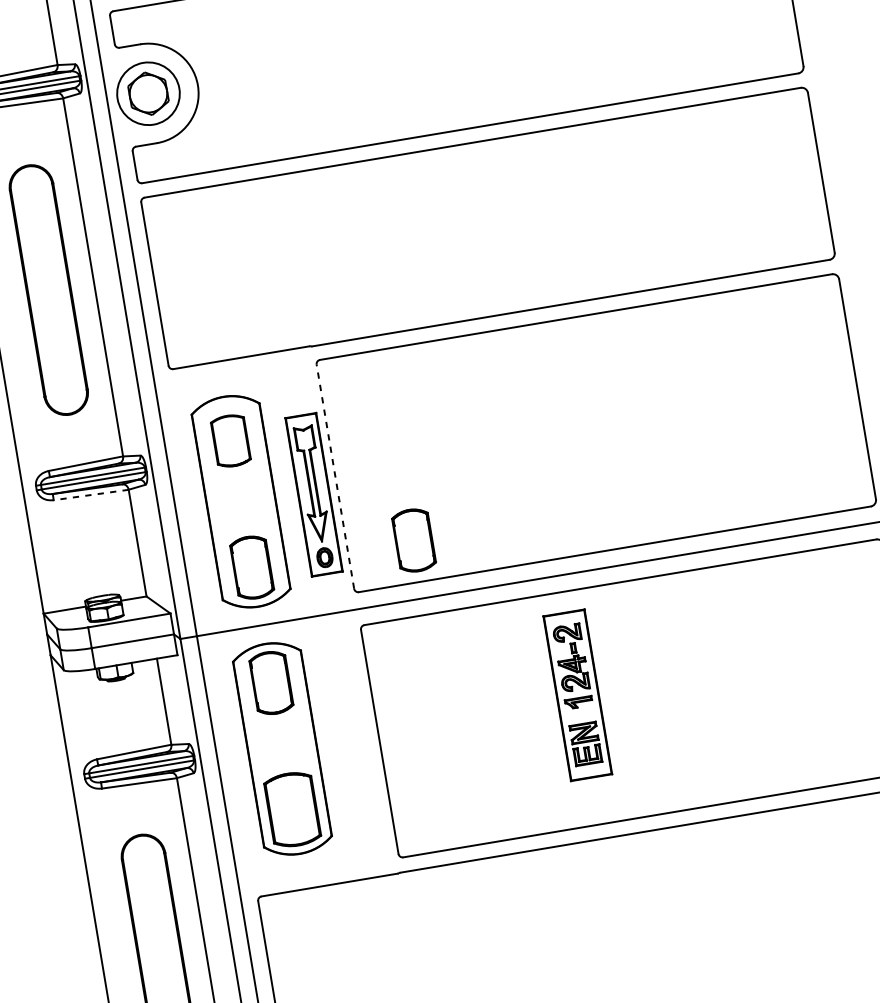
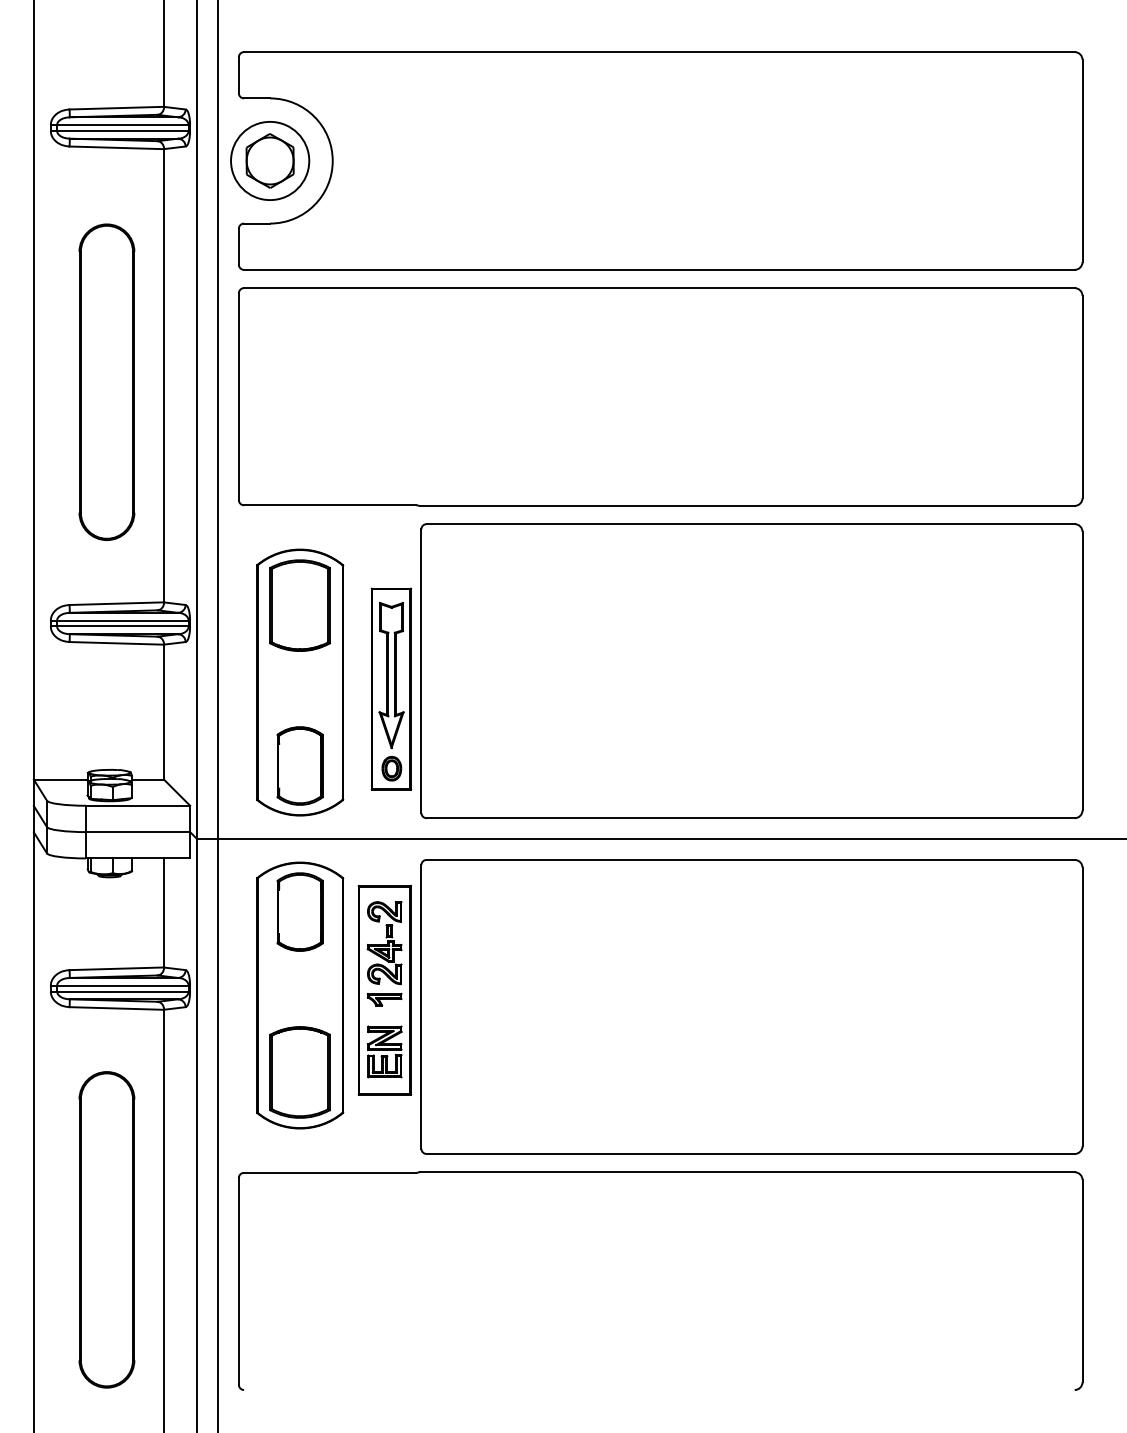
part: (230, 440) -> (299, 605), size x1.43
line: (335, 476) -> (421, 671), dashed -> solid
line: (90, 495) -> (116, 643), dashed -> solid
part: (413, 540) -> (504, 765), removed
part: (577, 695) -> (384, 990), moved

